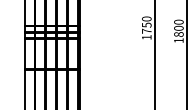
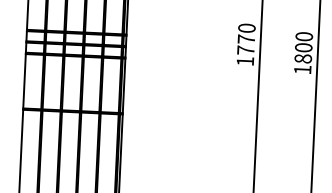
text: (146, 24) -> (245, 38), 1750 -> 1770

